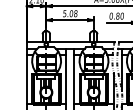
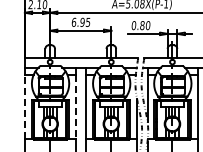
text: (69, 13) -> (80, 21), 5.08 -> 6.95
line: (26, 78) -> (24, 106), solid -> dashed
line: (65, 78) -> (75, 106), solid -> dashed

